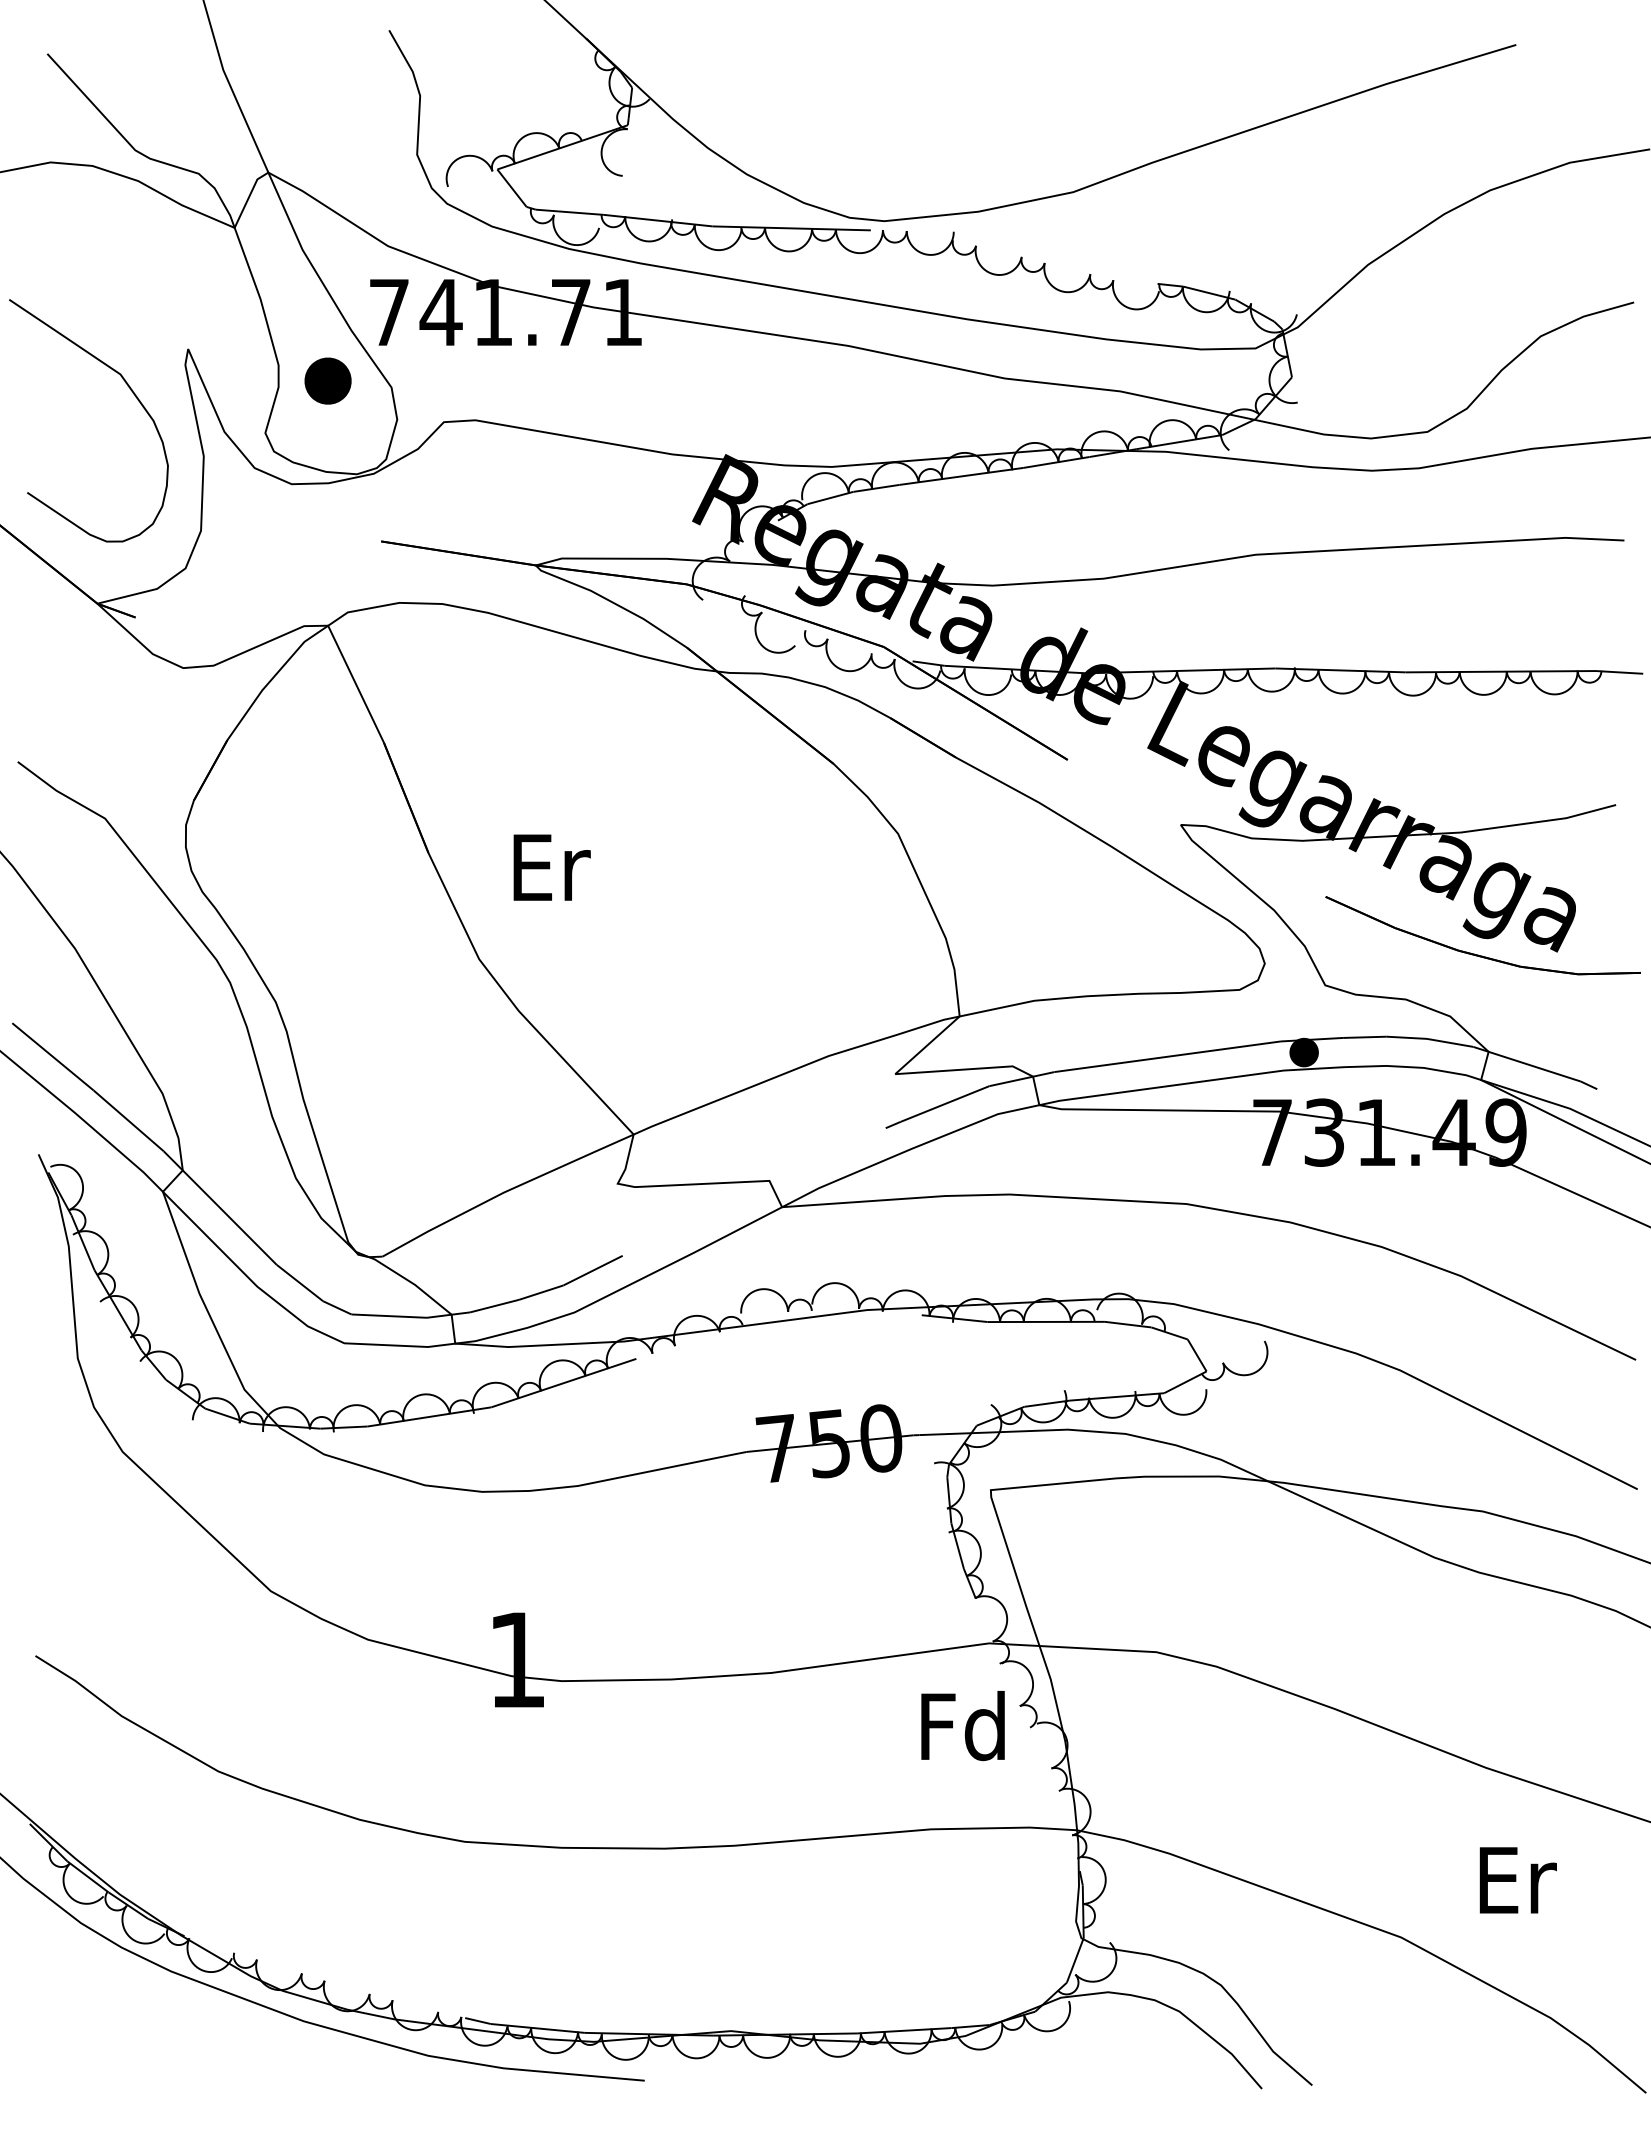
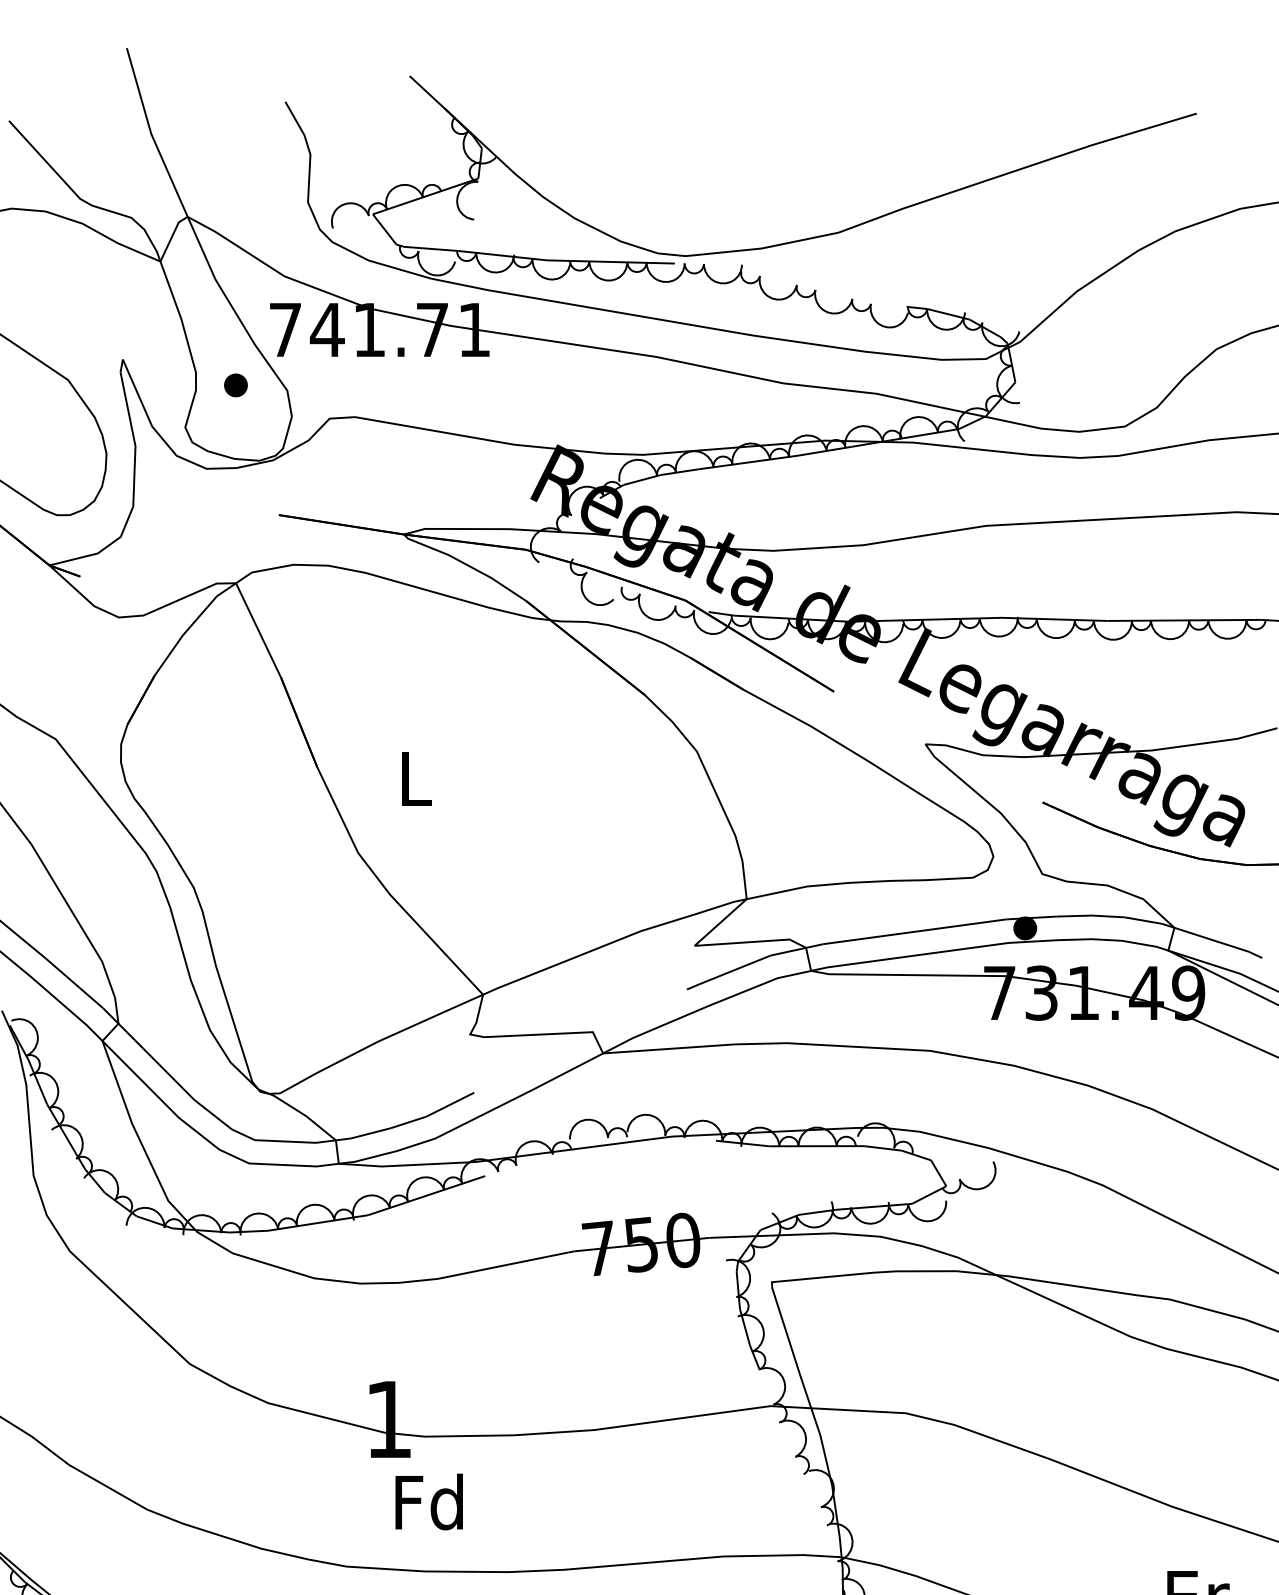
part: (327, 380) -> (235, 384), size x0.62
text: (551, 867) -> (416, 778), Er -> L
text: (962, 1726) -> (428, 1502), moved

